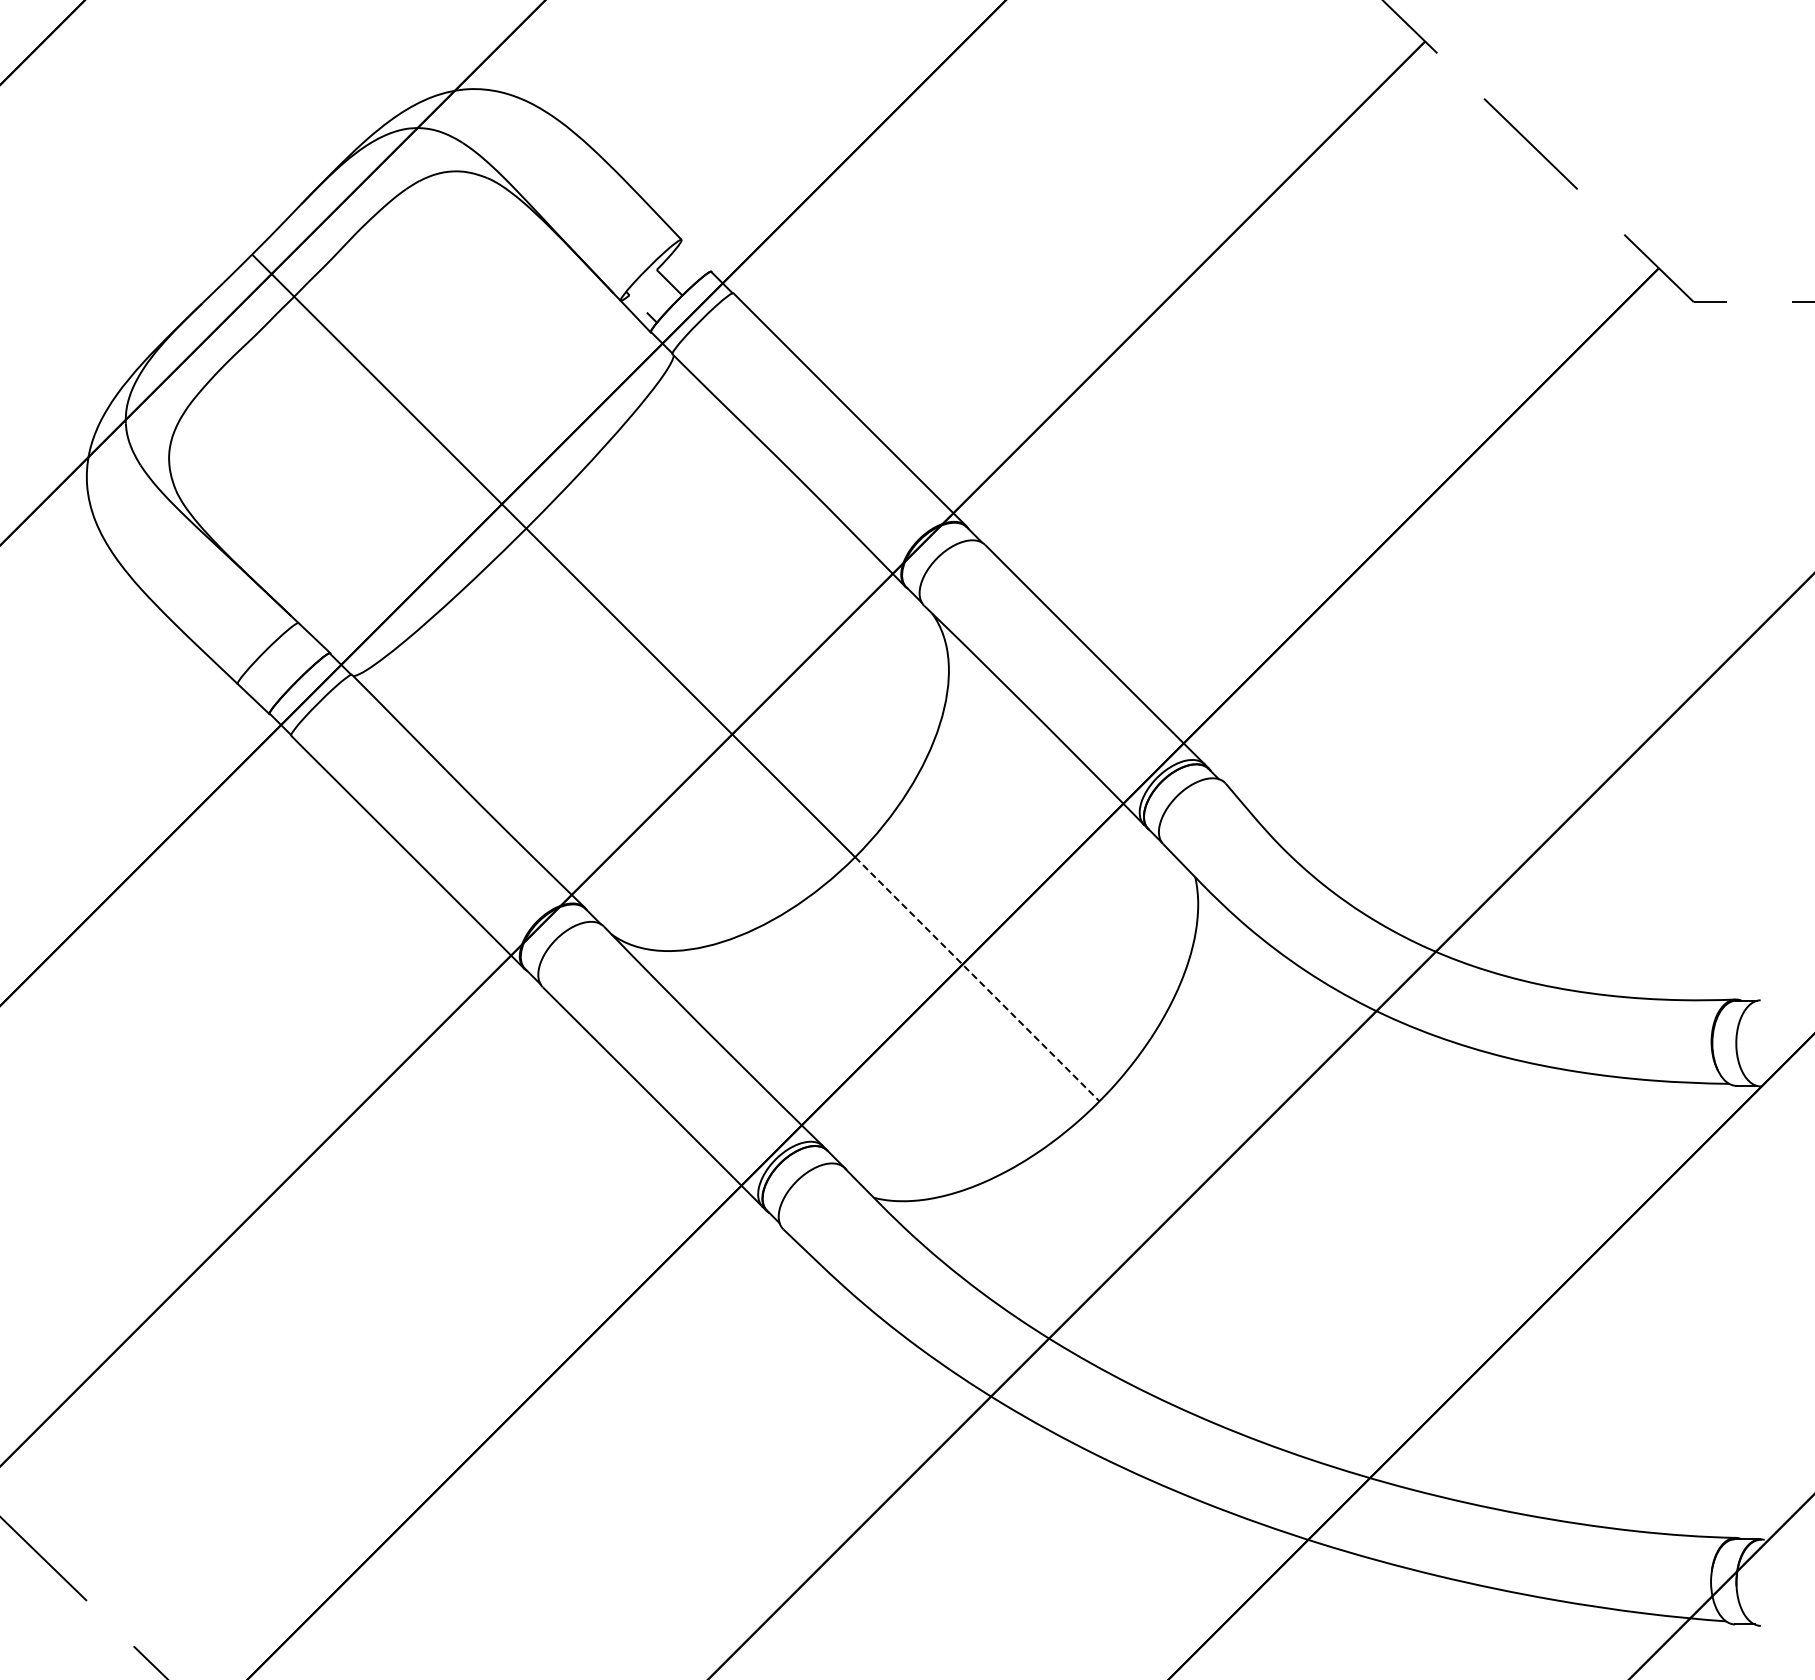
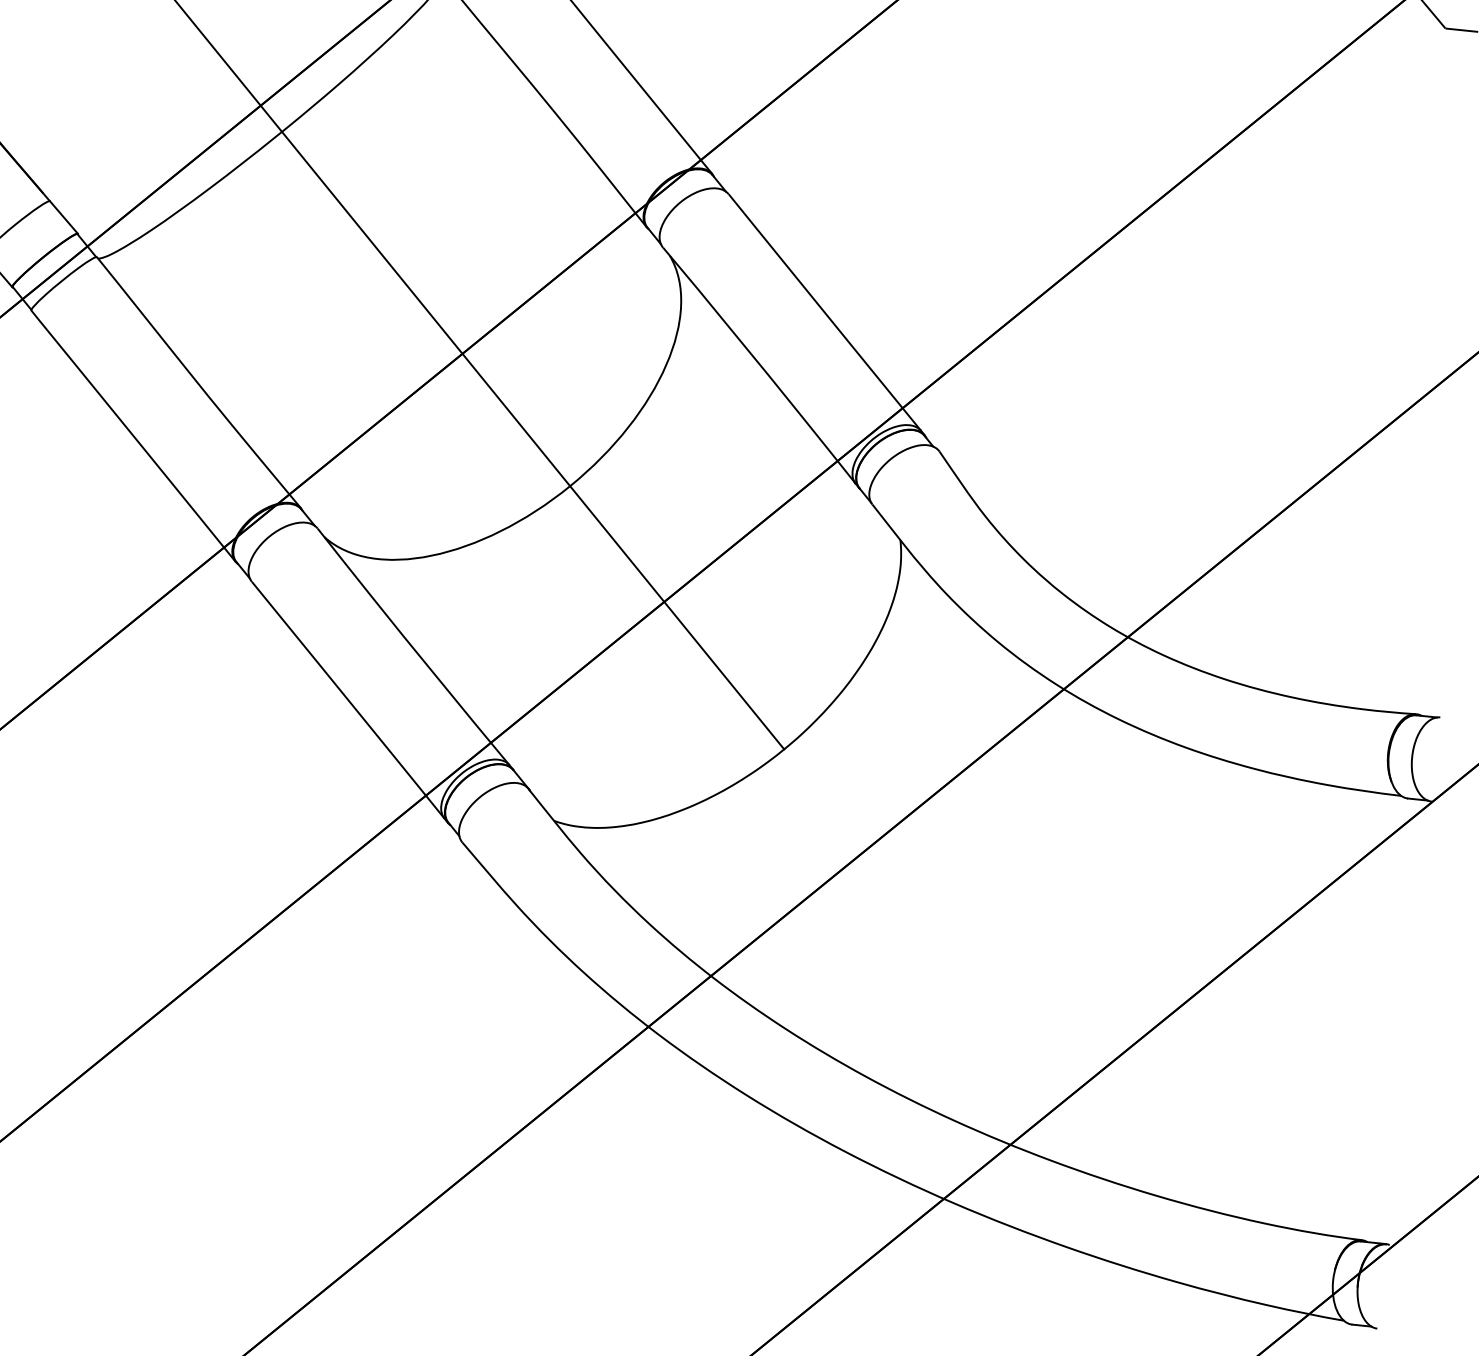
line: (977, 979) -> (677, 618), dashed -> solid

